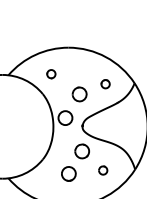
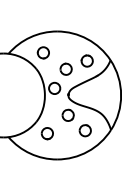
part: (50, 73) -> (42, 52), size x1.67
part: (104, 83) -> (86, 60), size x1.67
part: (102, 170) -> (84, 130), size x1.67
part: (67, 173) -> (46, 133), moved

